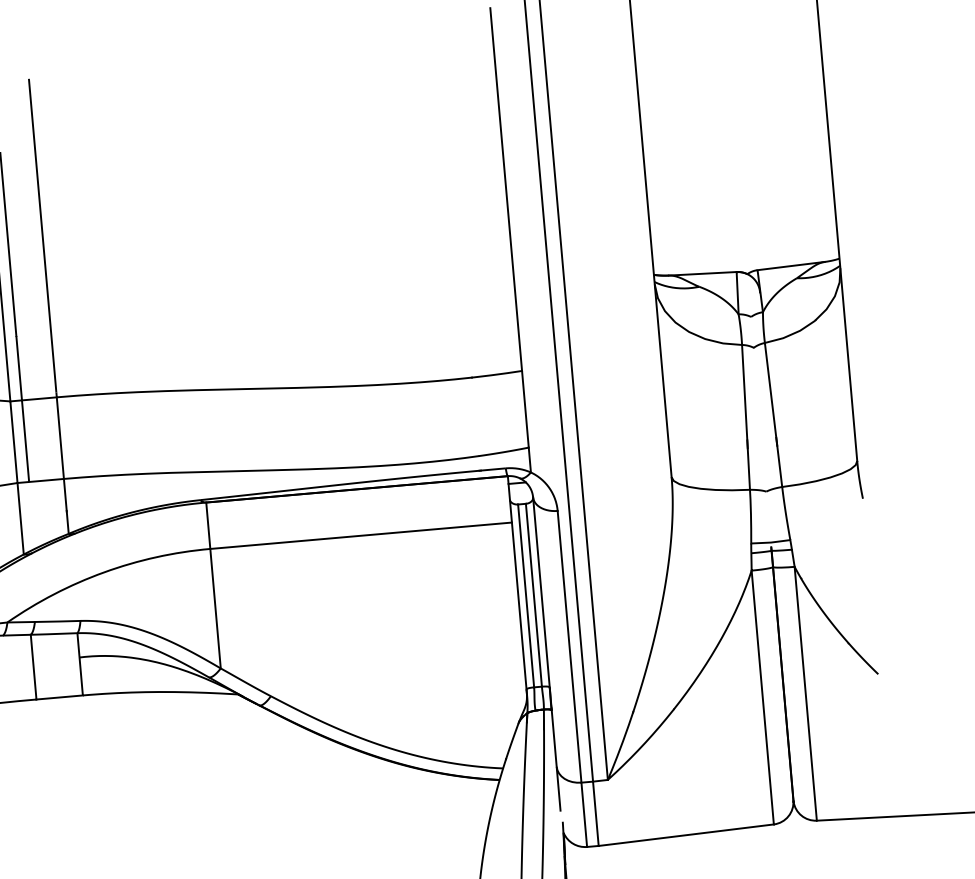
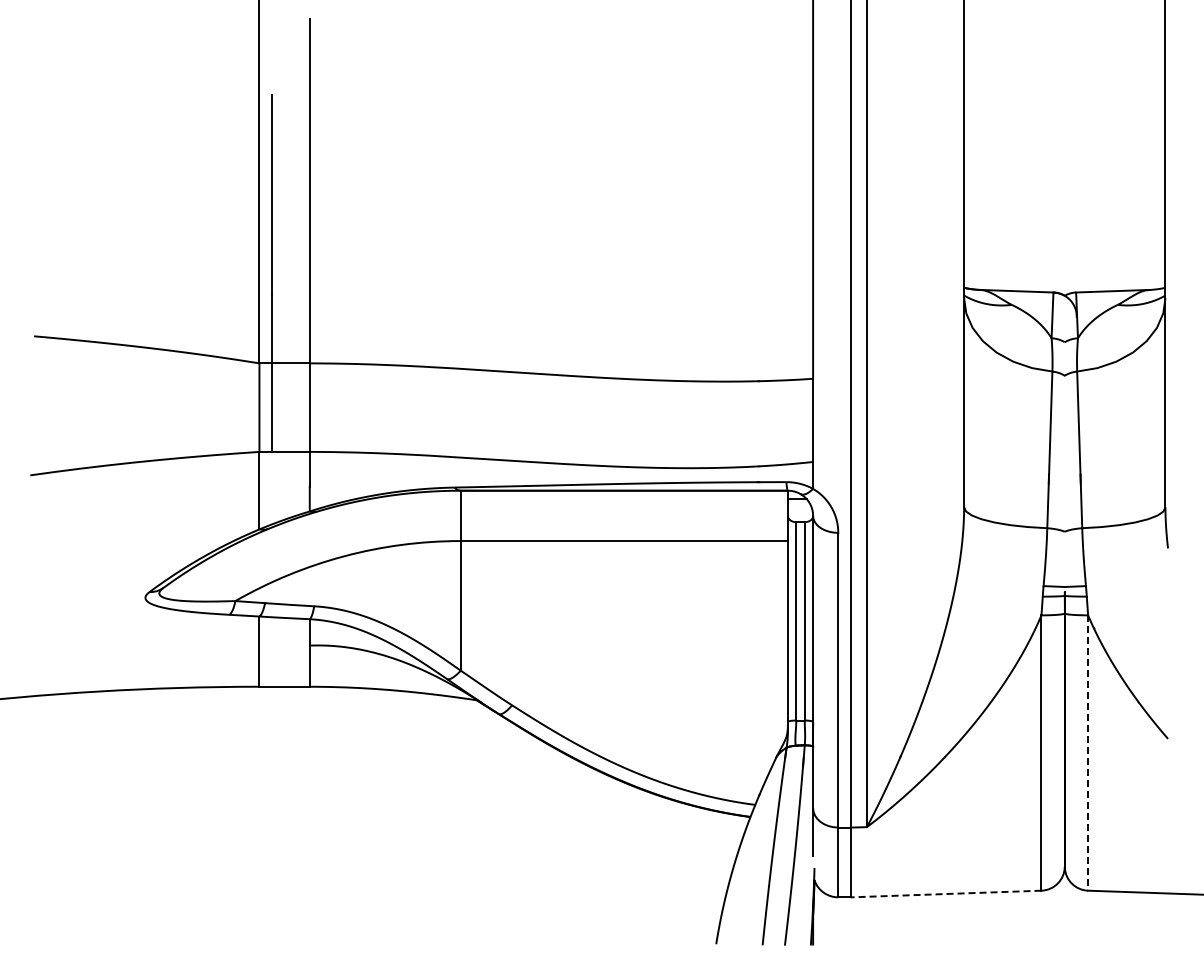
line: (806, 694) -> (1088, 753), solid -> dashed
line: (685, 835) -> (945, 894), solid -> dashed

